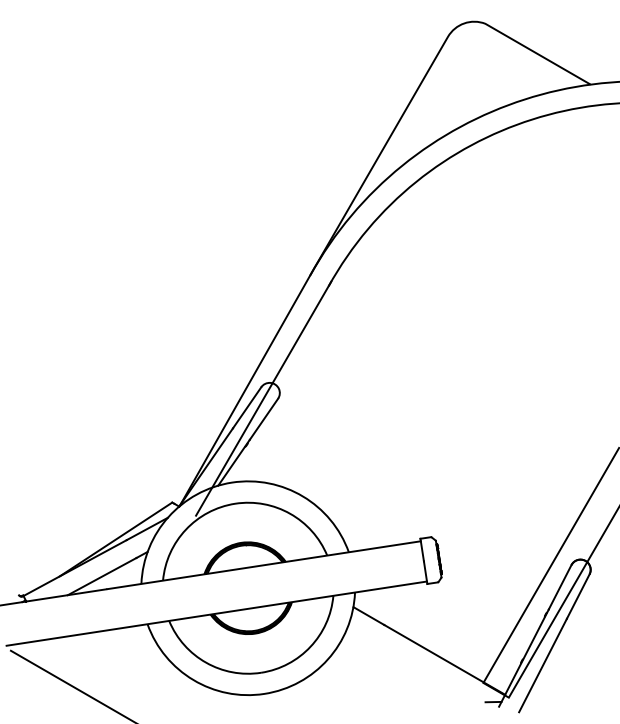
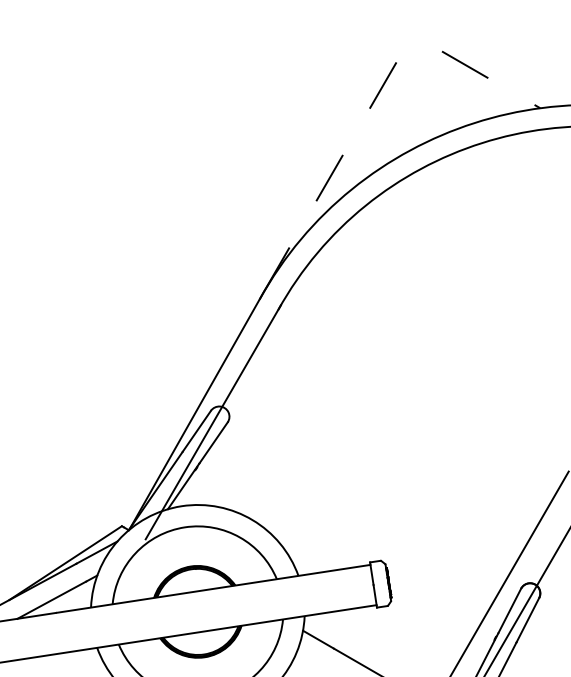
line: (425, 75) -> (375, 99), solid -> dashed

